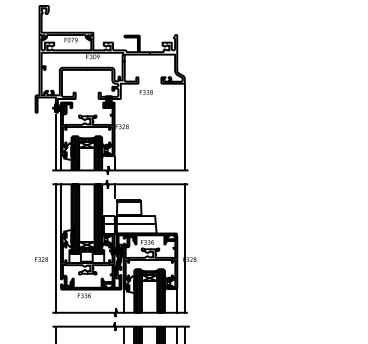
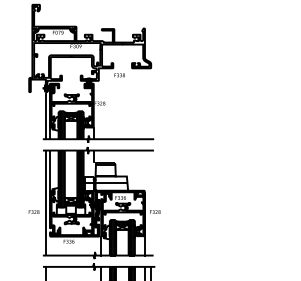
line: (185, 127) -> (151, 104), removed
line: (185, 247) -> (151, 202), removed

